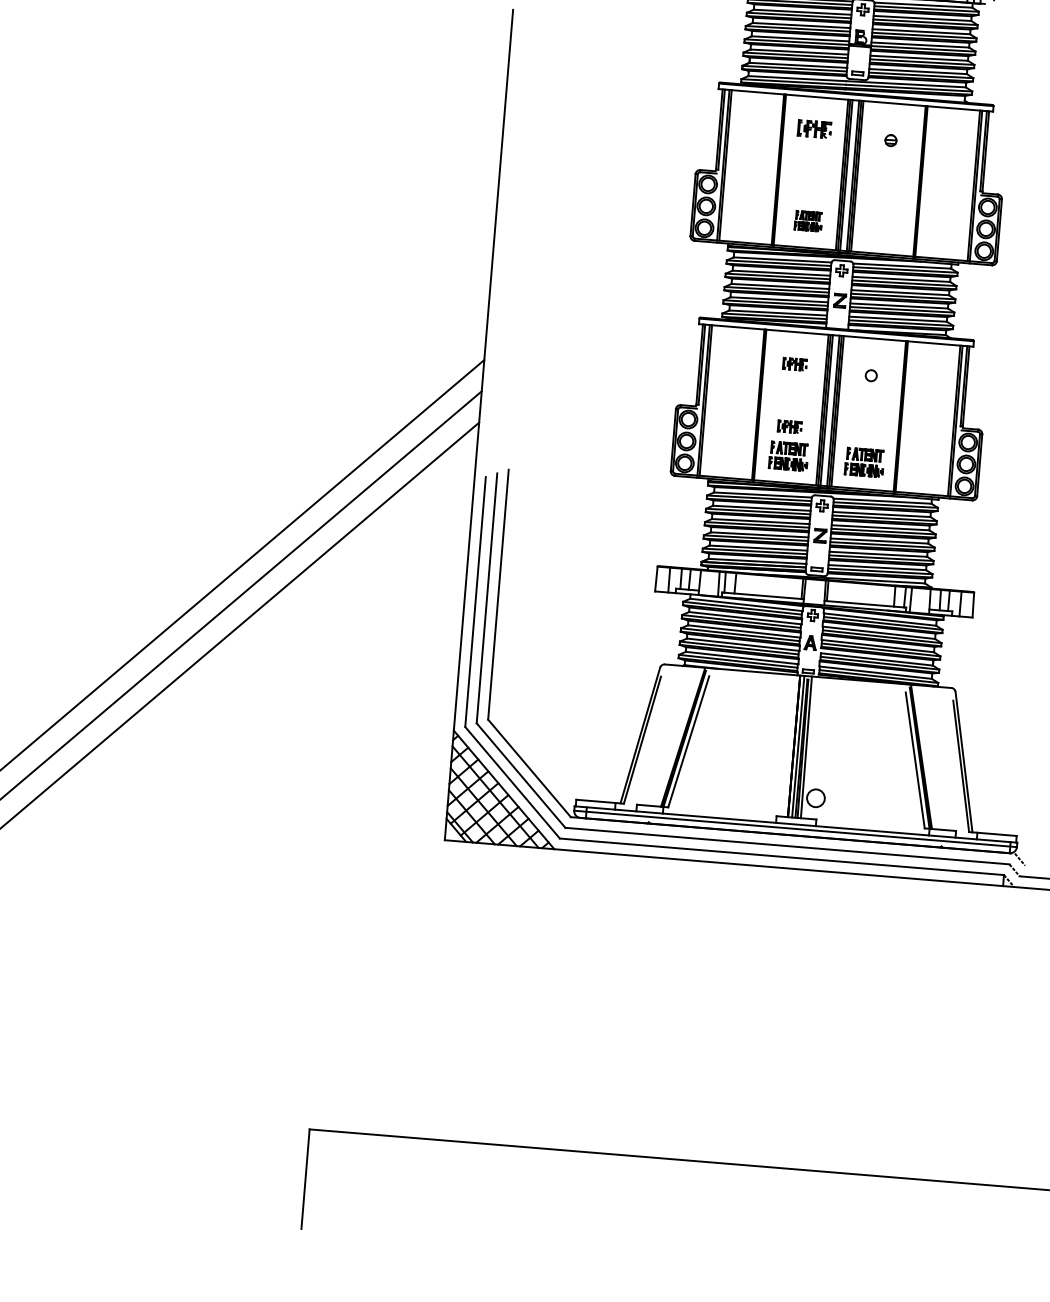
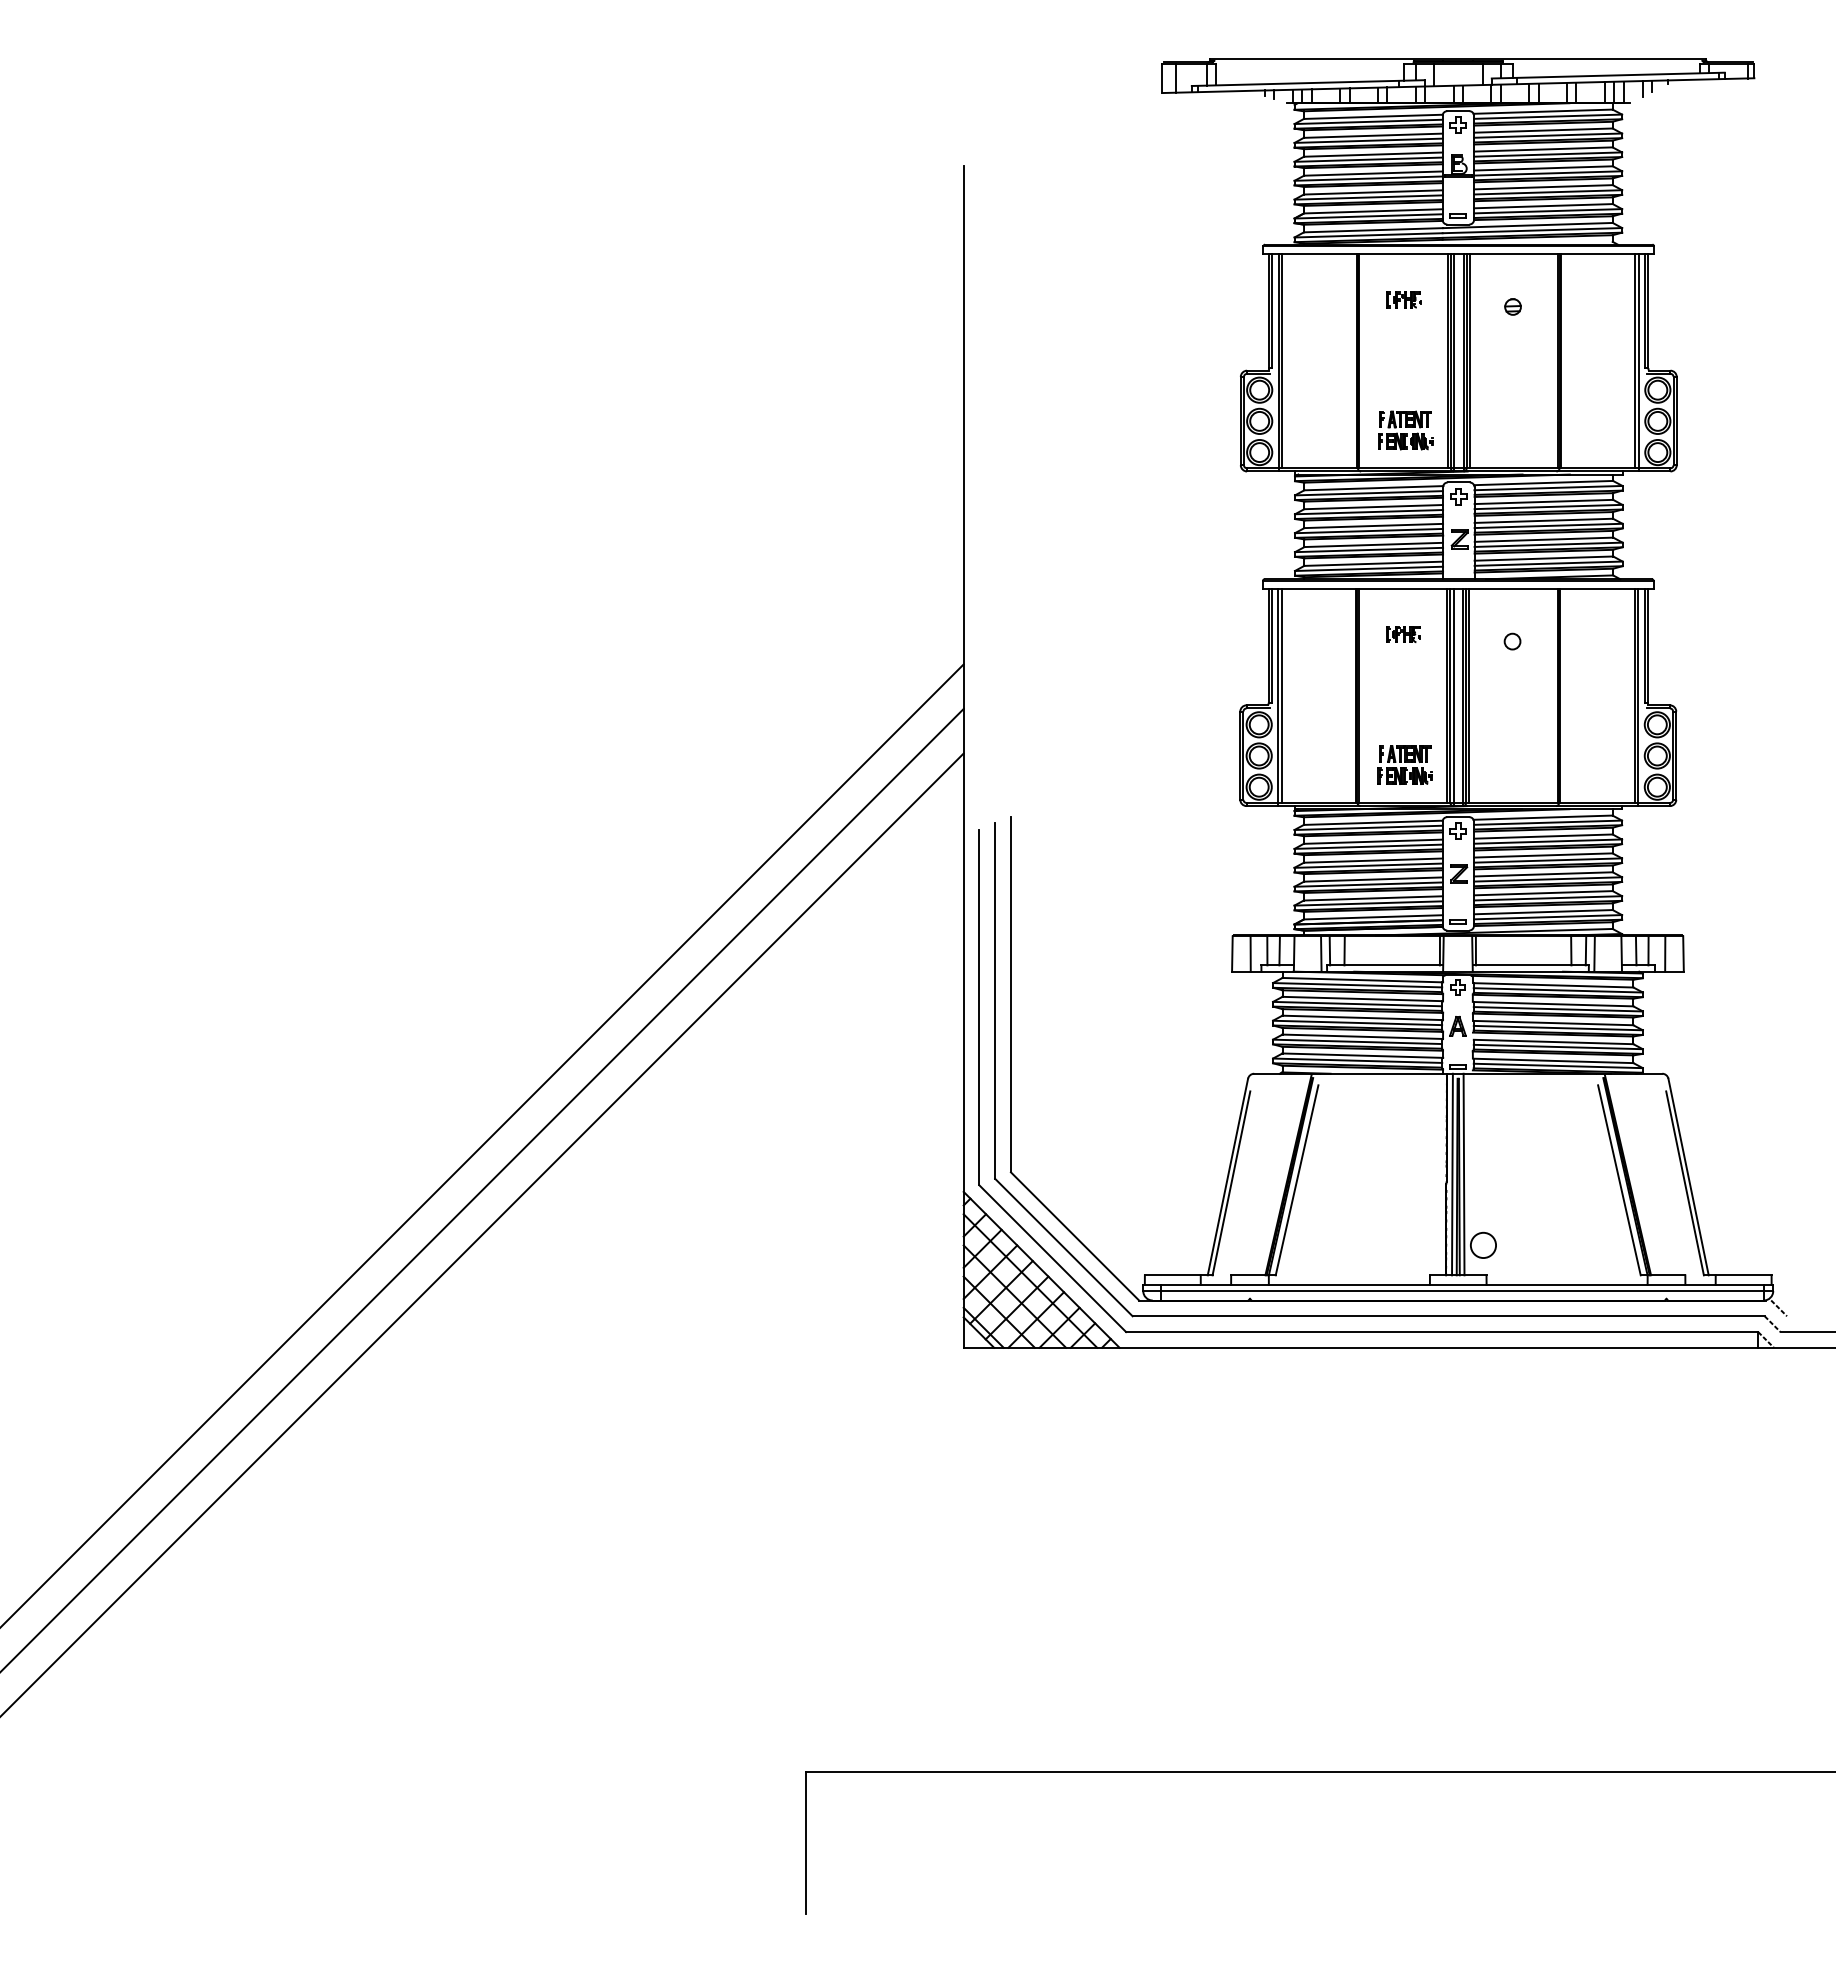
part: (814, 129) -> (1403, 299), size x0.71
part: (808, 221) -> (1405, 430), size x1.43
part: (789, 426) -> (1403, 723), removed
part: (864, 462) -> (1512, 764), removed

